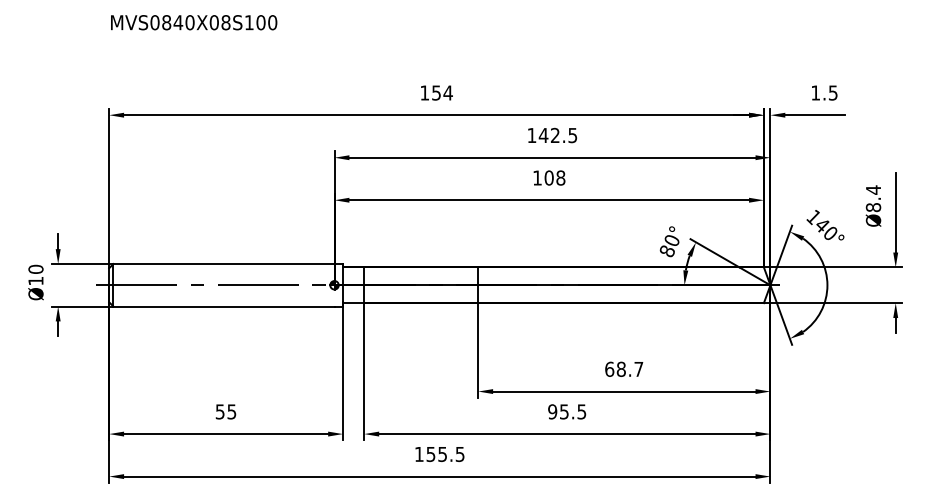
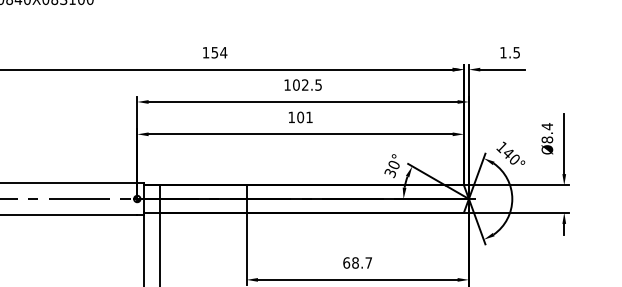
text: (543, 135) -> (296, 85), 142.5 -> 102.5
text: (560, 177) -> (309, 117), 108 -> 101
text: (666, 251) -> (389, 173), 80° -> 30°

